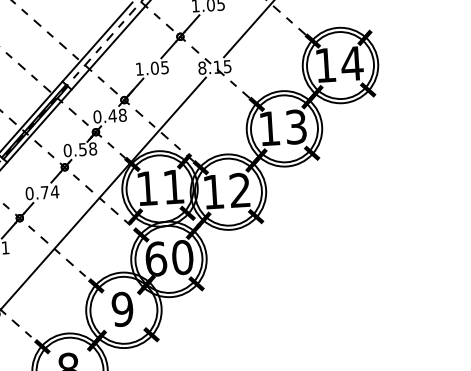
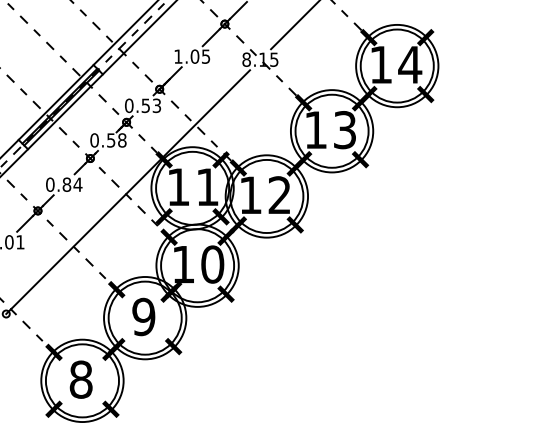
text: (117, 115) -> (151, 105), 0.48 -> 0.53
text: (44, 192) -> (66, 184), 0.74 -> 0.84
text: (155, 259) -> (183, 264), 60 -> 10

